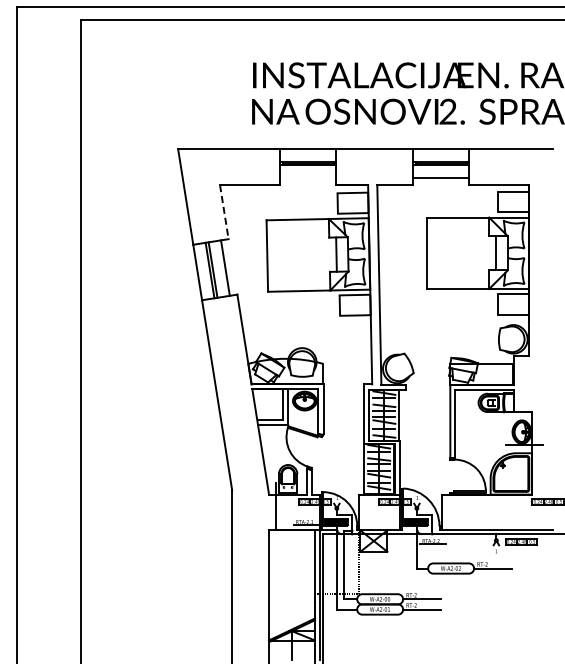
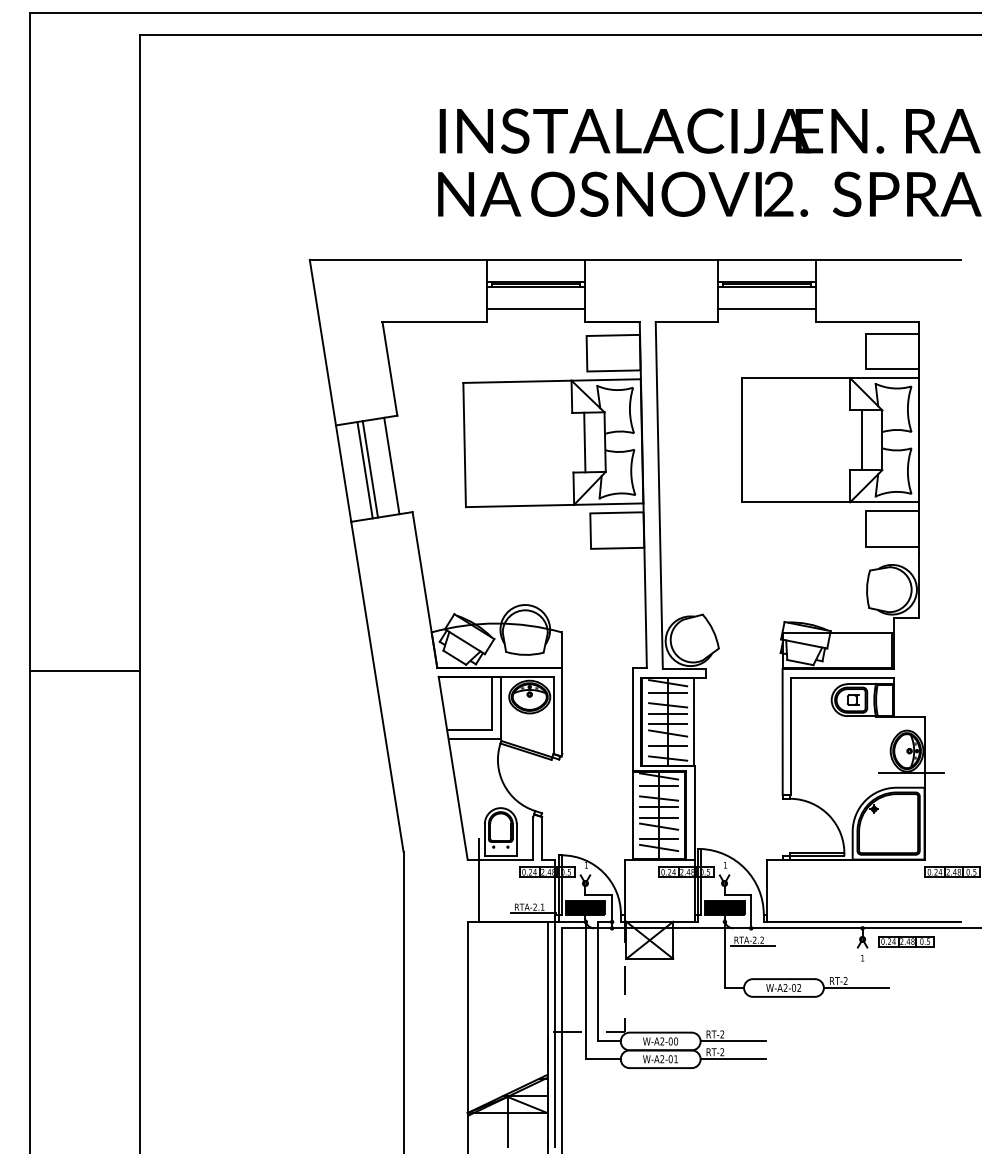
line: (308, 177) -> (536, 308), added
line: (224, 212) -> (390, 369), dashed -> solid
line: (48, 386) -> (84, 671), added

